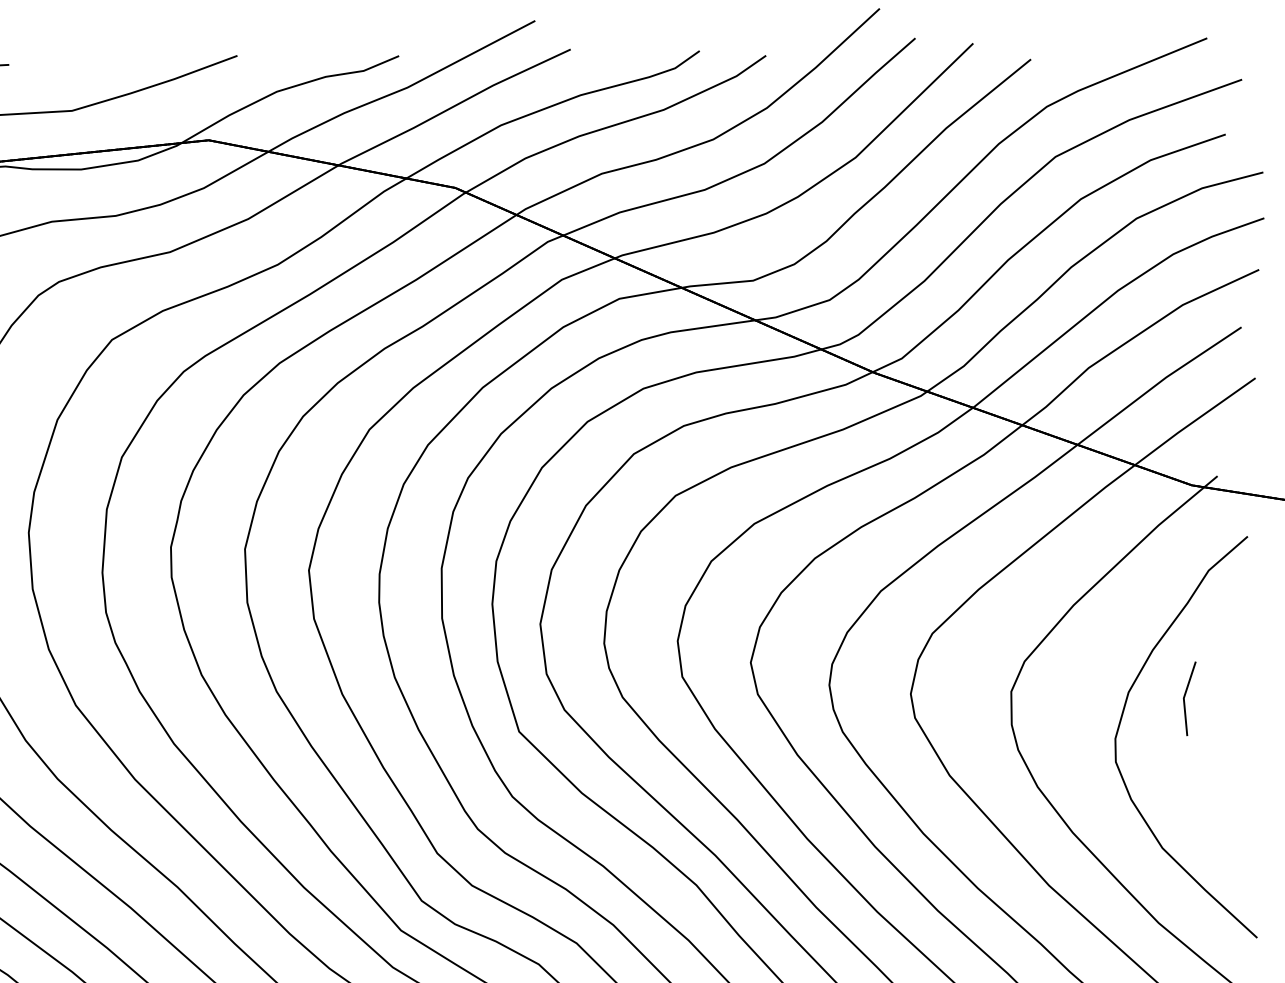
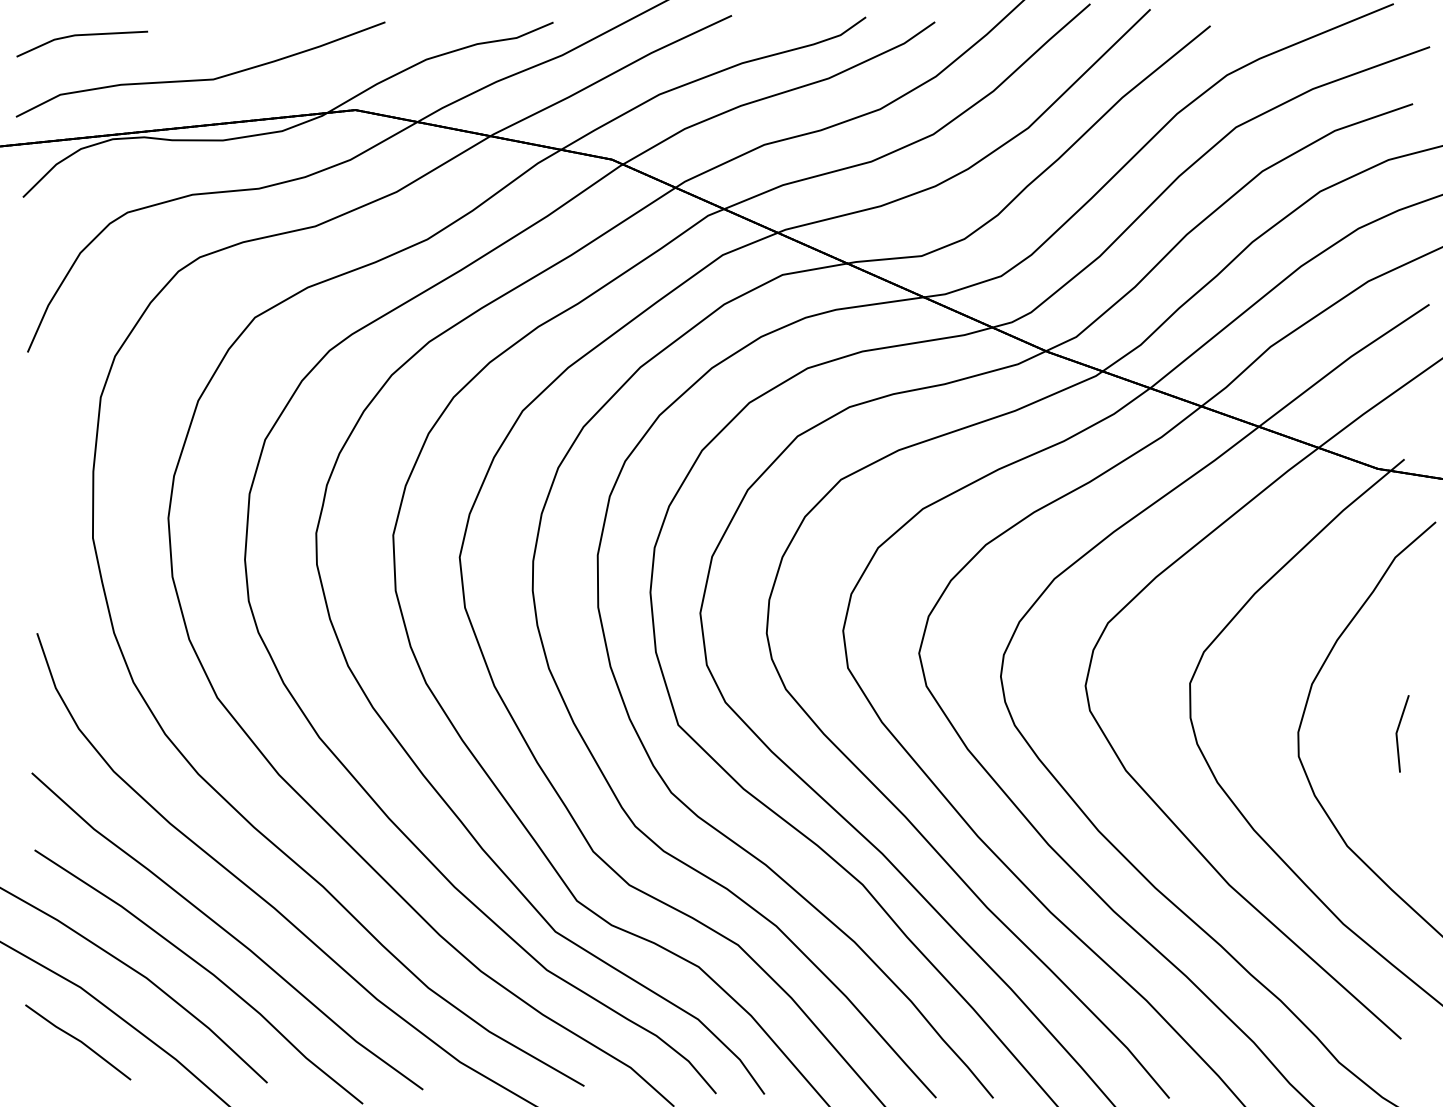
part: (1189, 698) -> (1402, 733), moved

